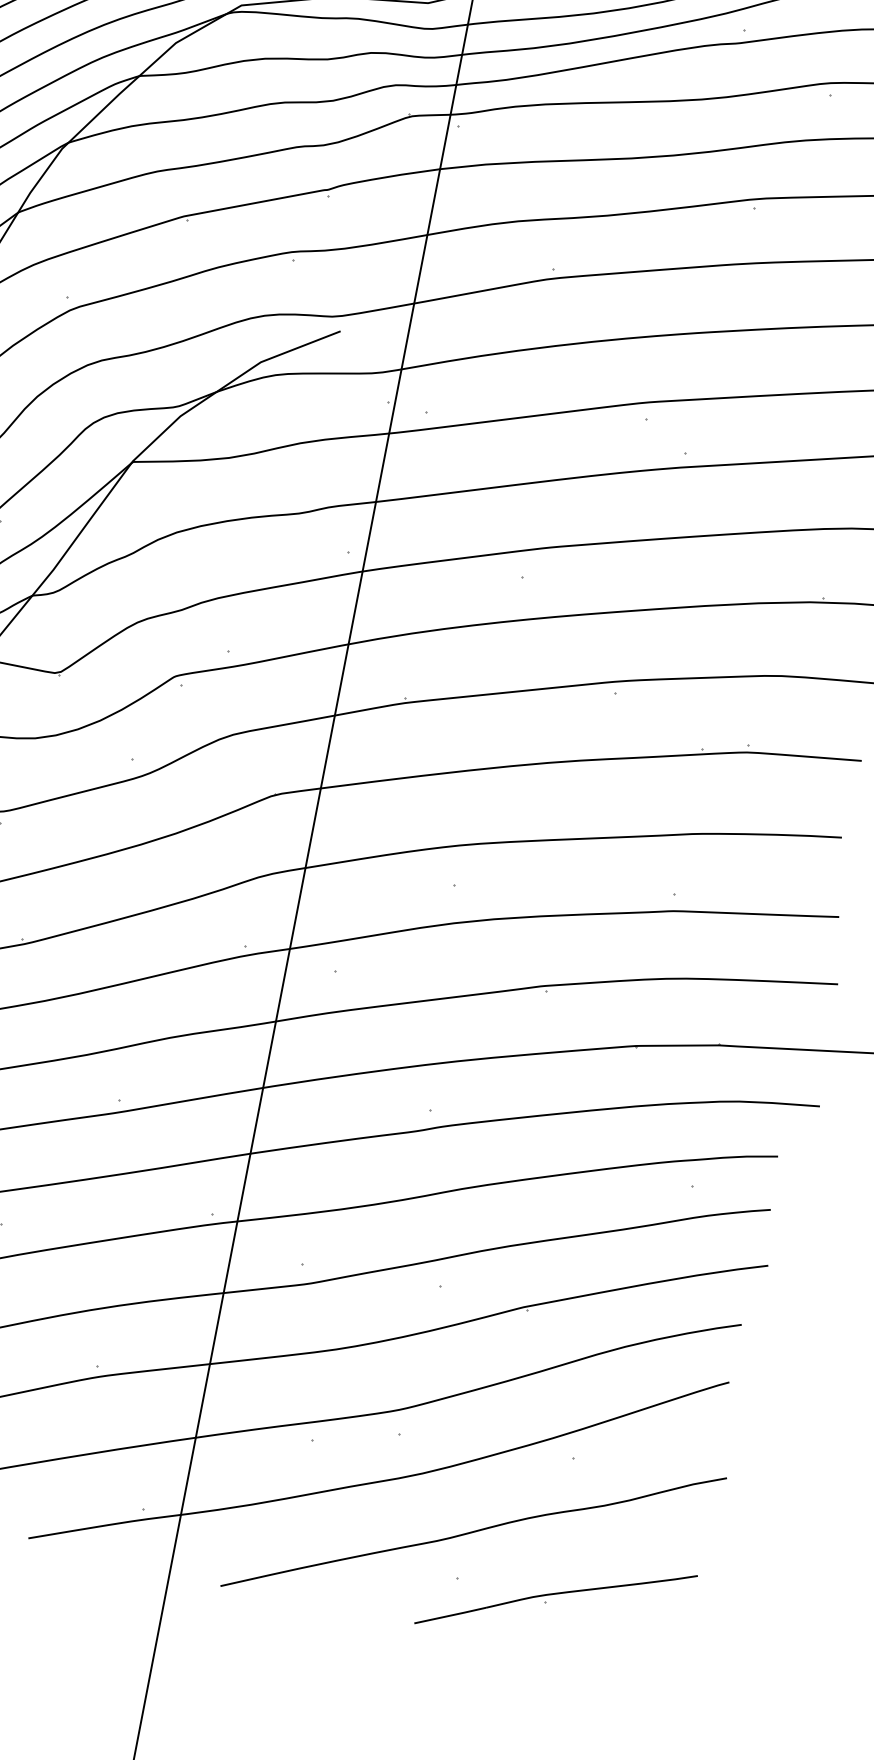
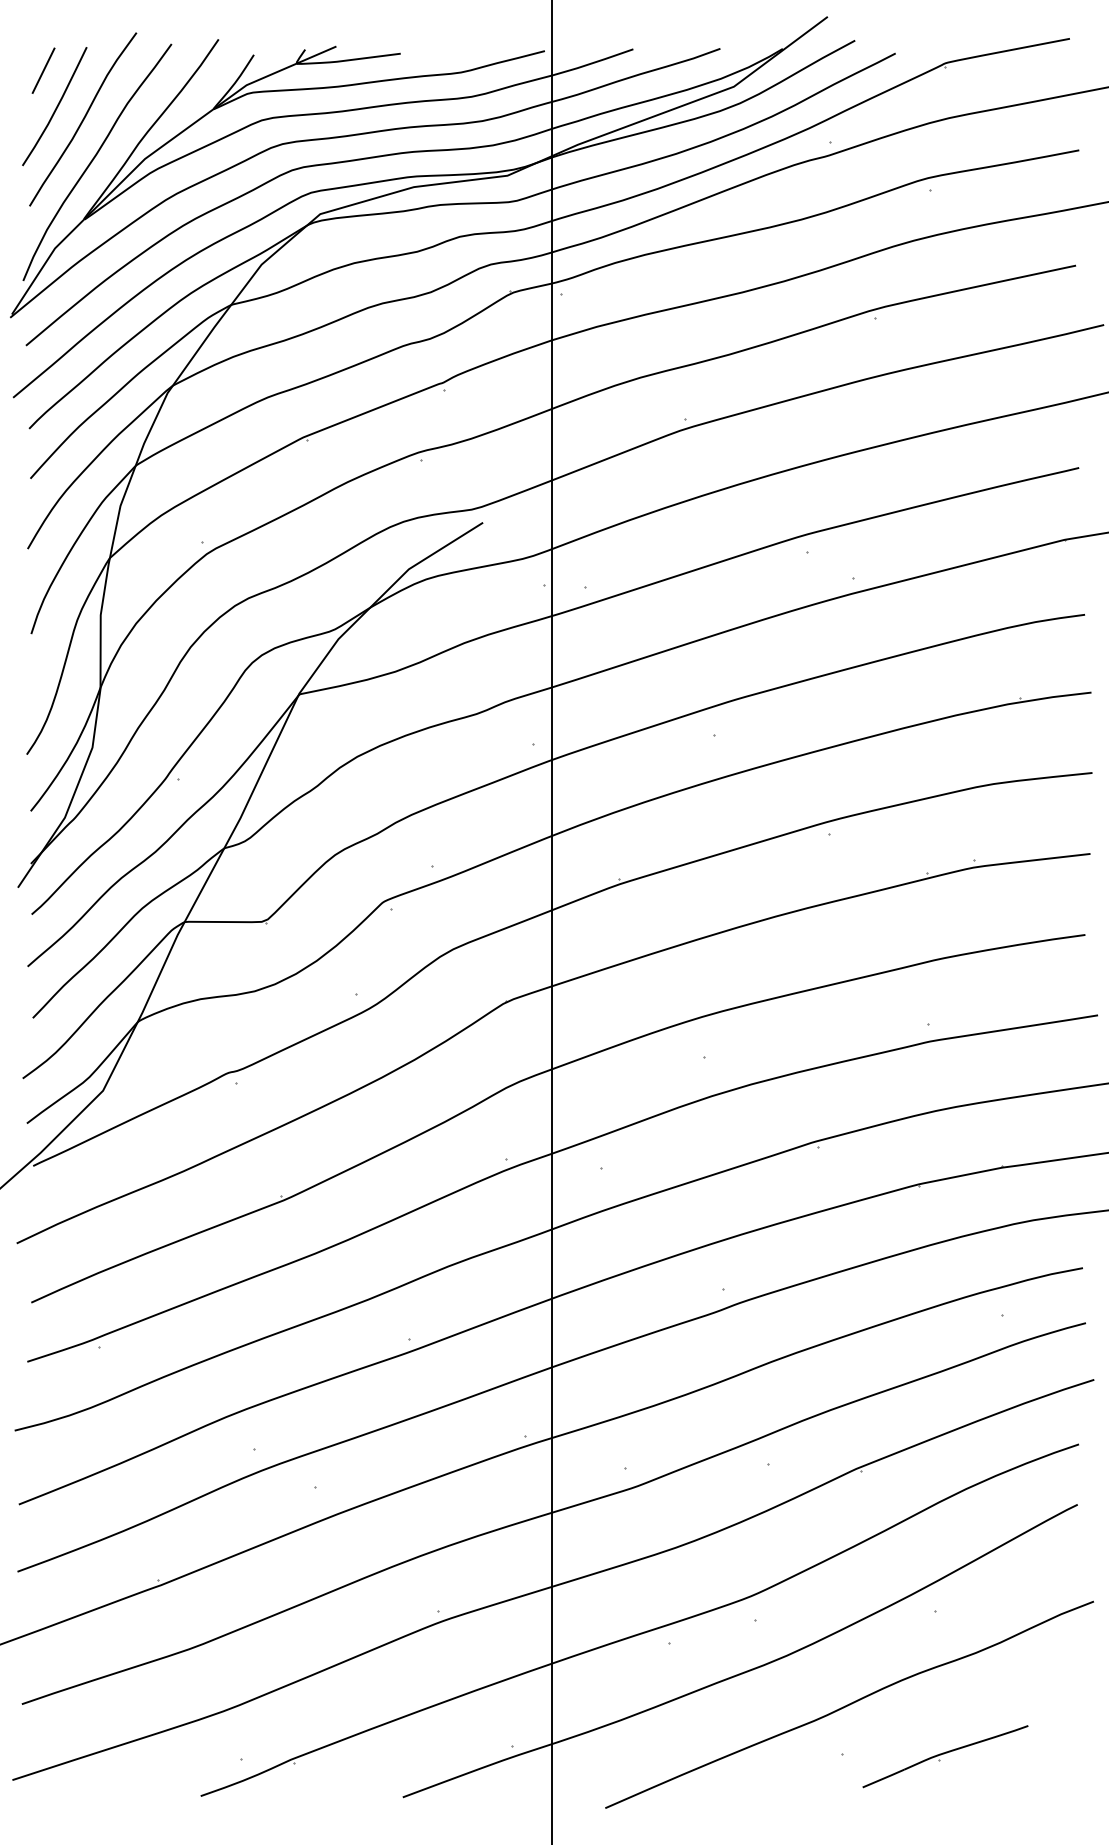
part: (556, 1599) -> (945, 1756), size x0.6

